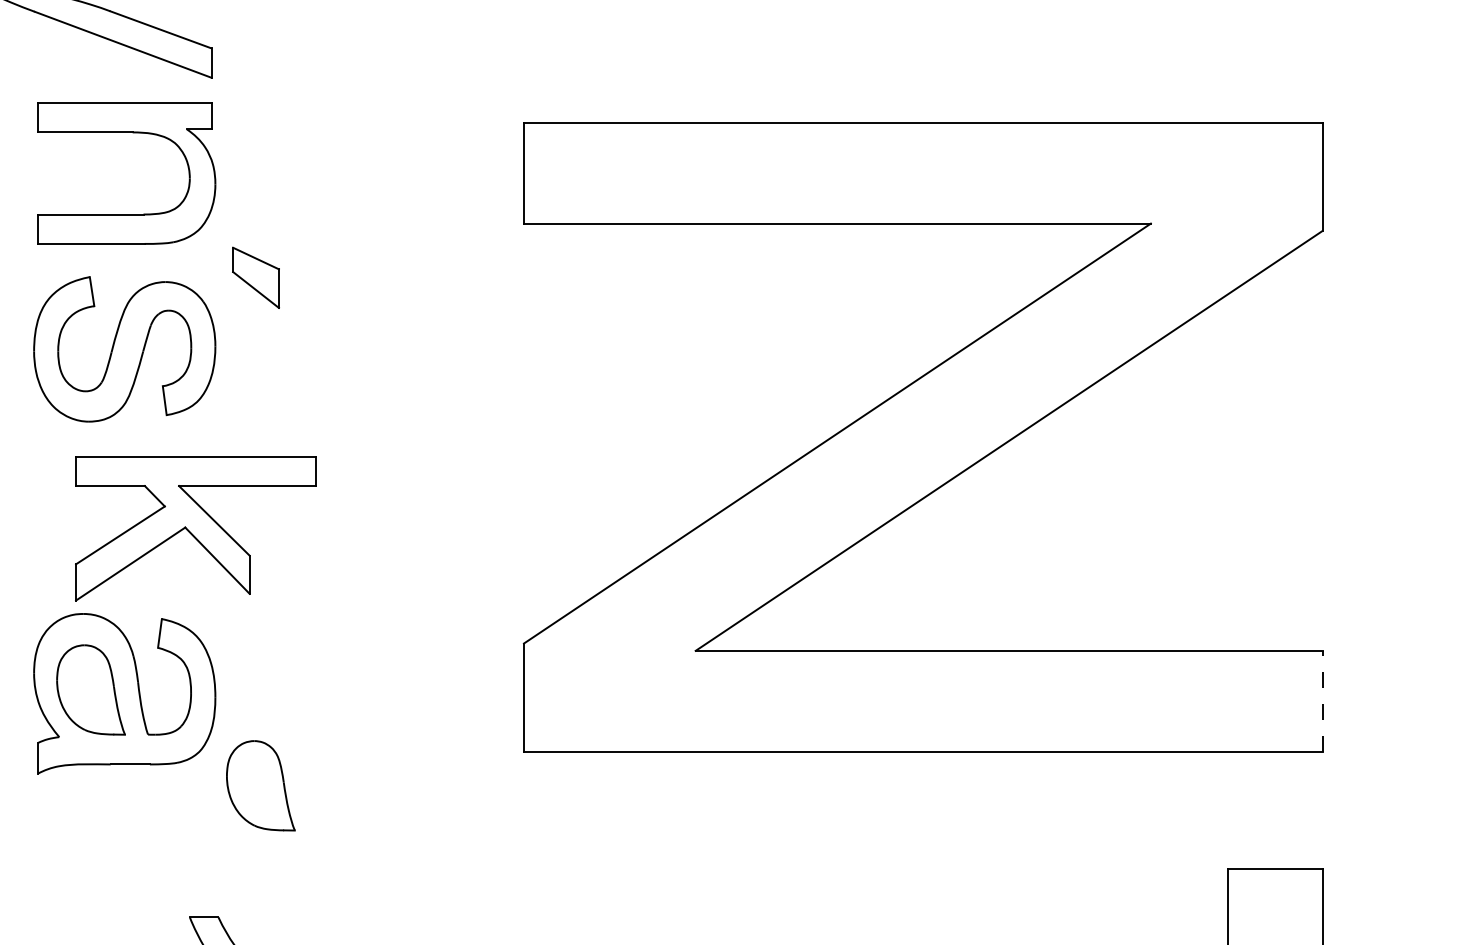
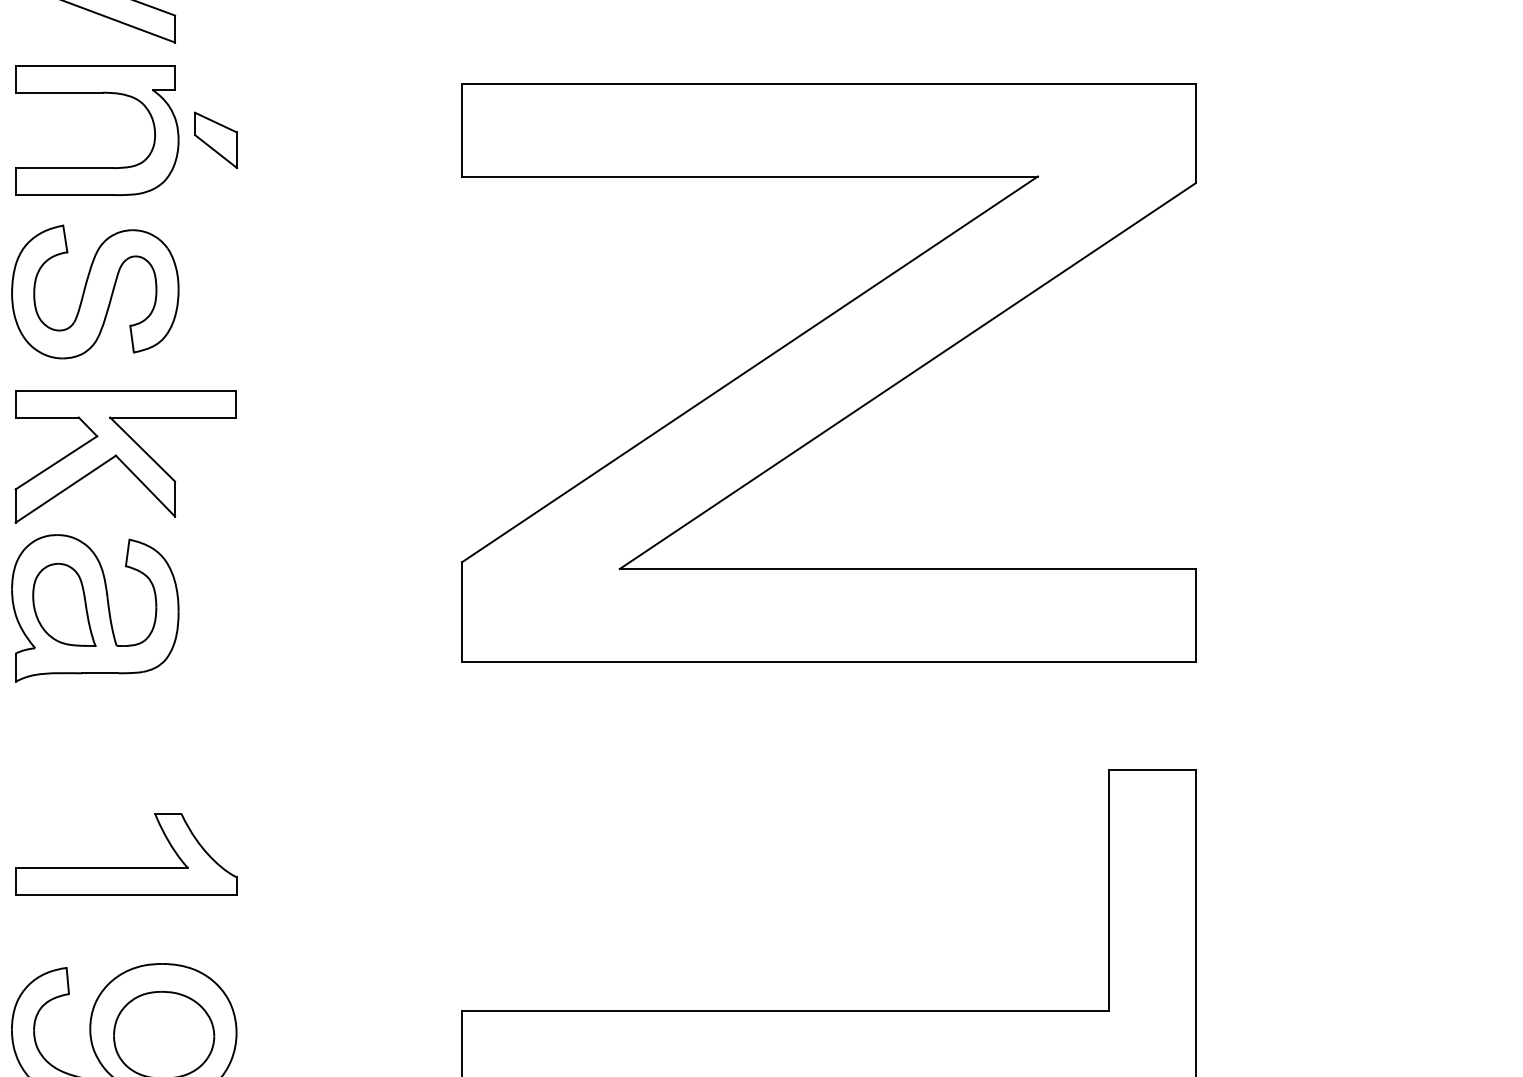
part: (255, 276) -> (215, 139), moved
part: (195, 528) -> (125, 456), moved
line: (1322, 700) -> (1195, 614), dashed -> solid
part: (261, 785) -> (220, 692), removed

